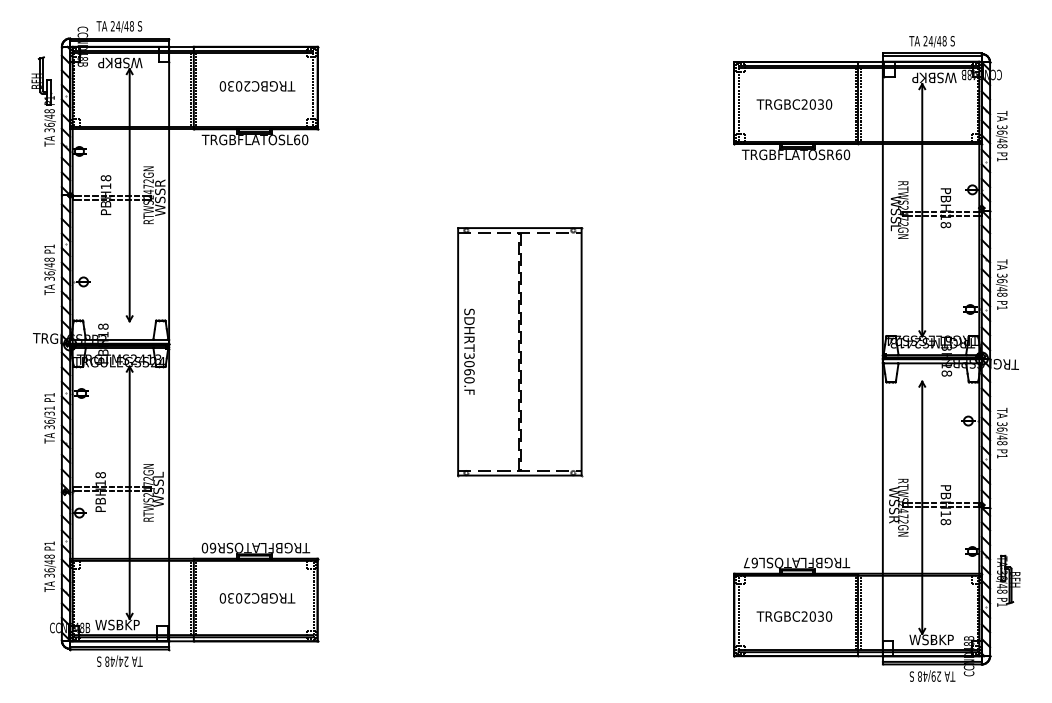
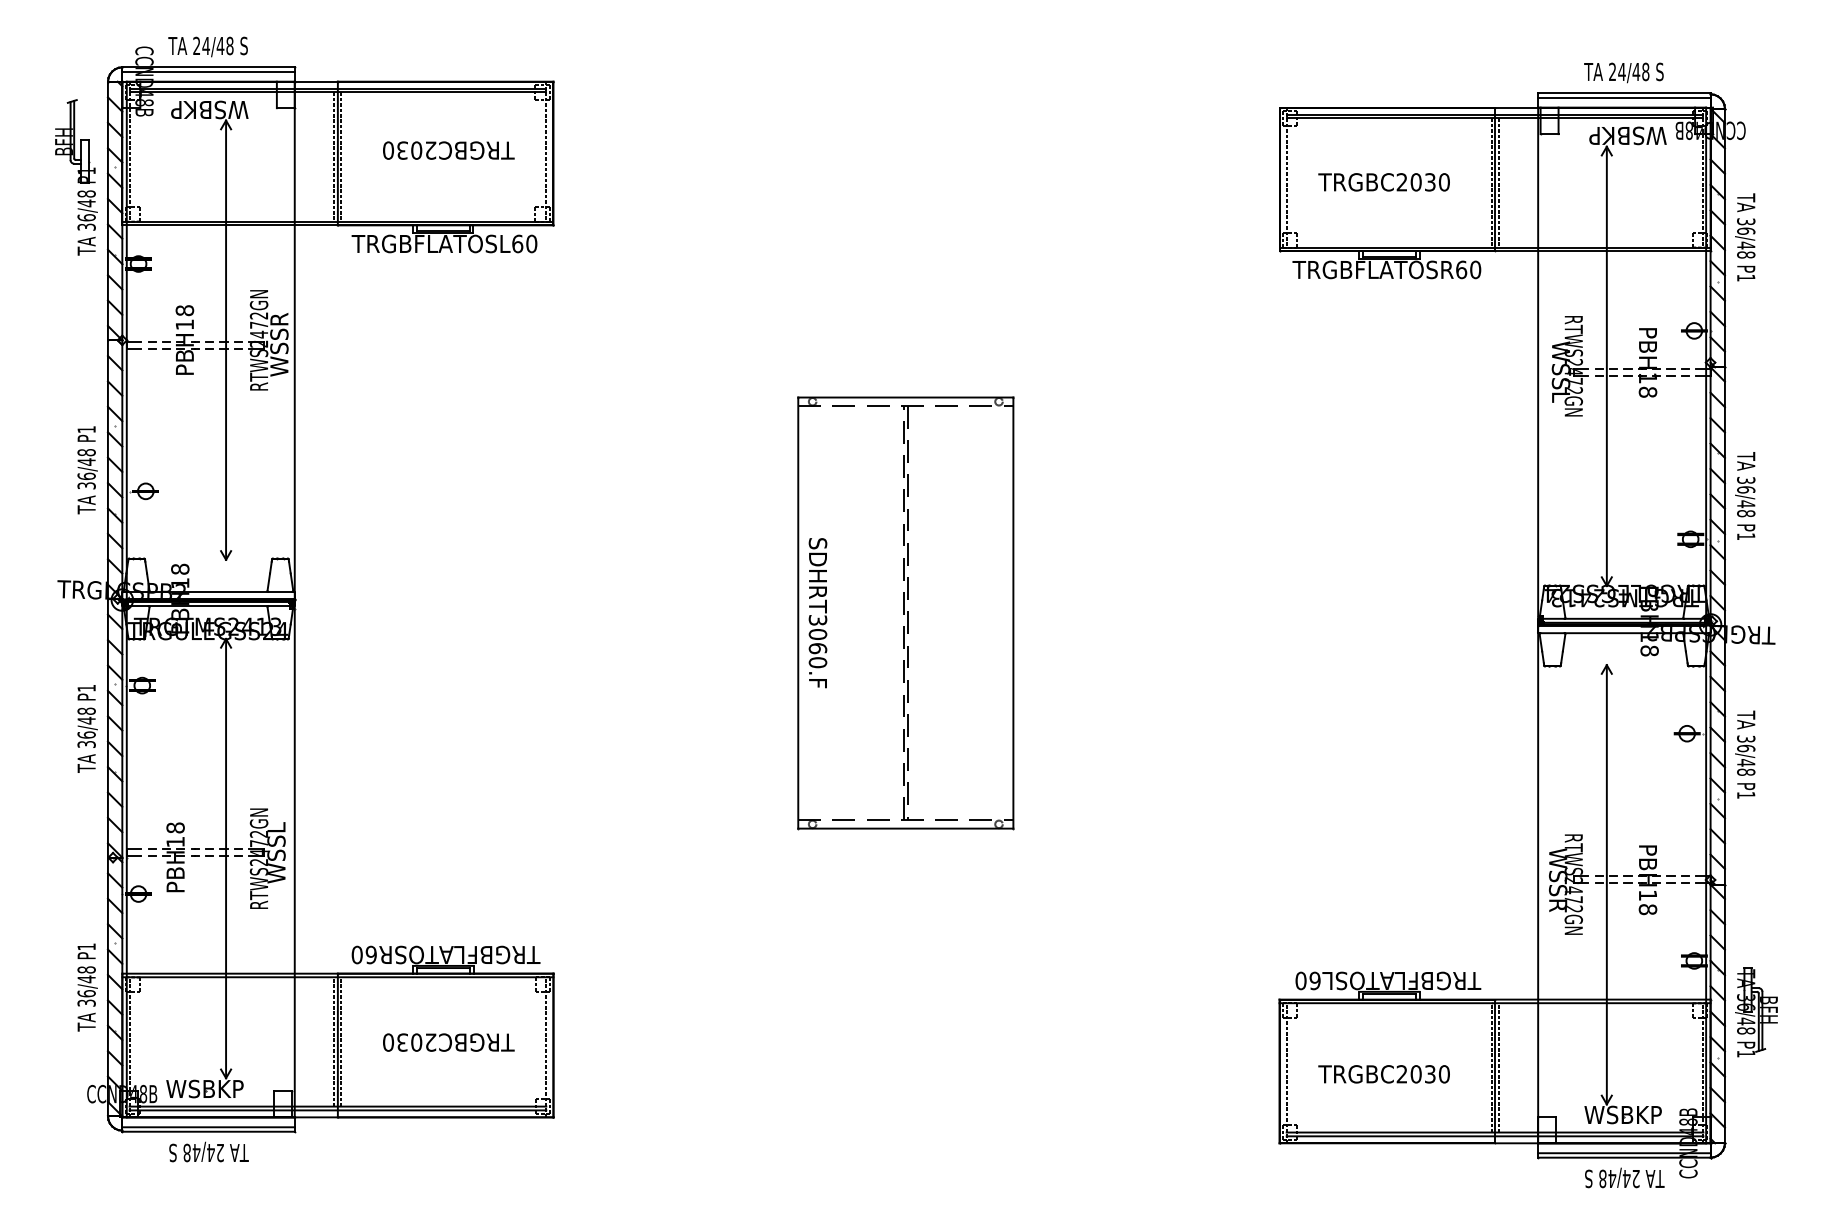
text: (49, 410) -> (86, 715), 36/31 -> 36/48
text: (746, 562) -> (1300, 980), TRGBFLATOSL67 -> TRGBFLATOSL60
text: (933, 676) -> (1626, 1178), 29/48 -> 24/48

